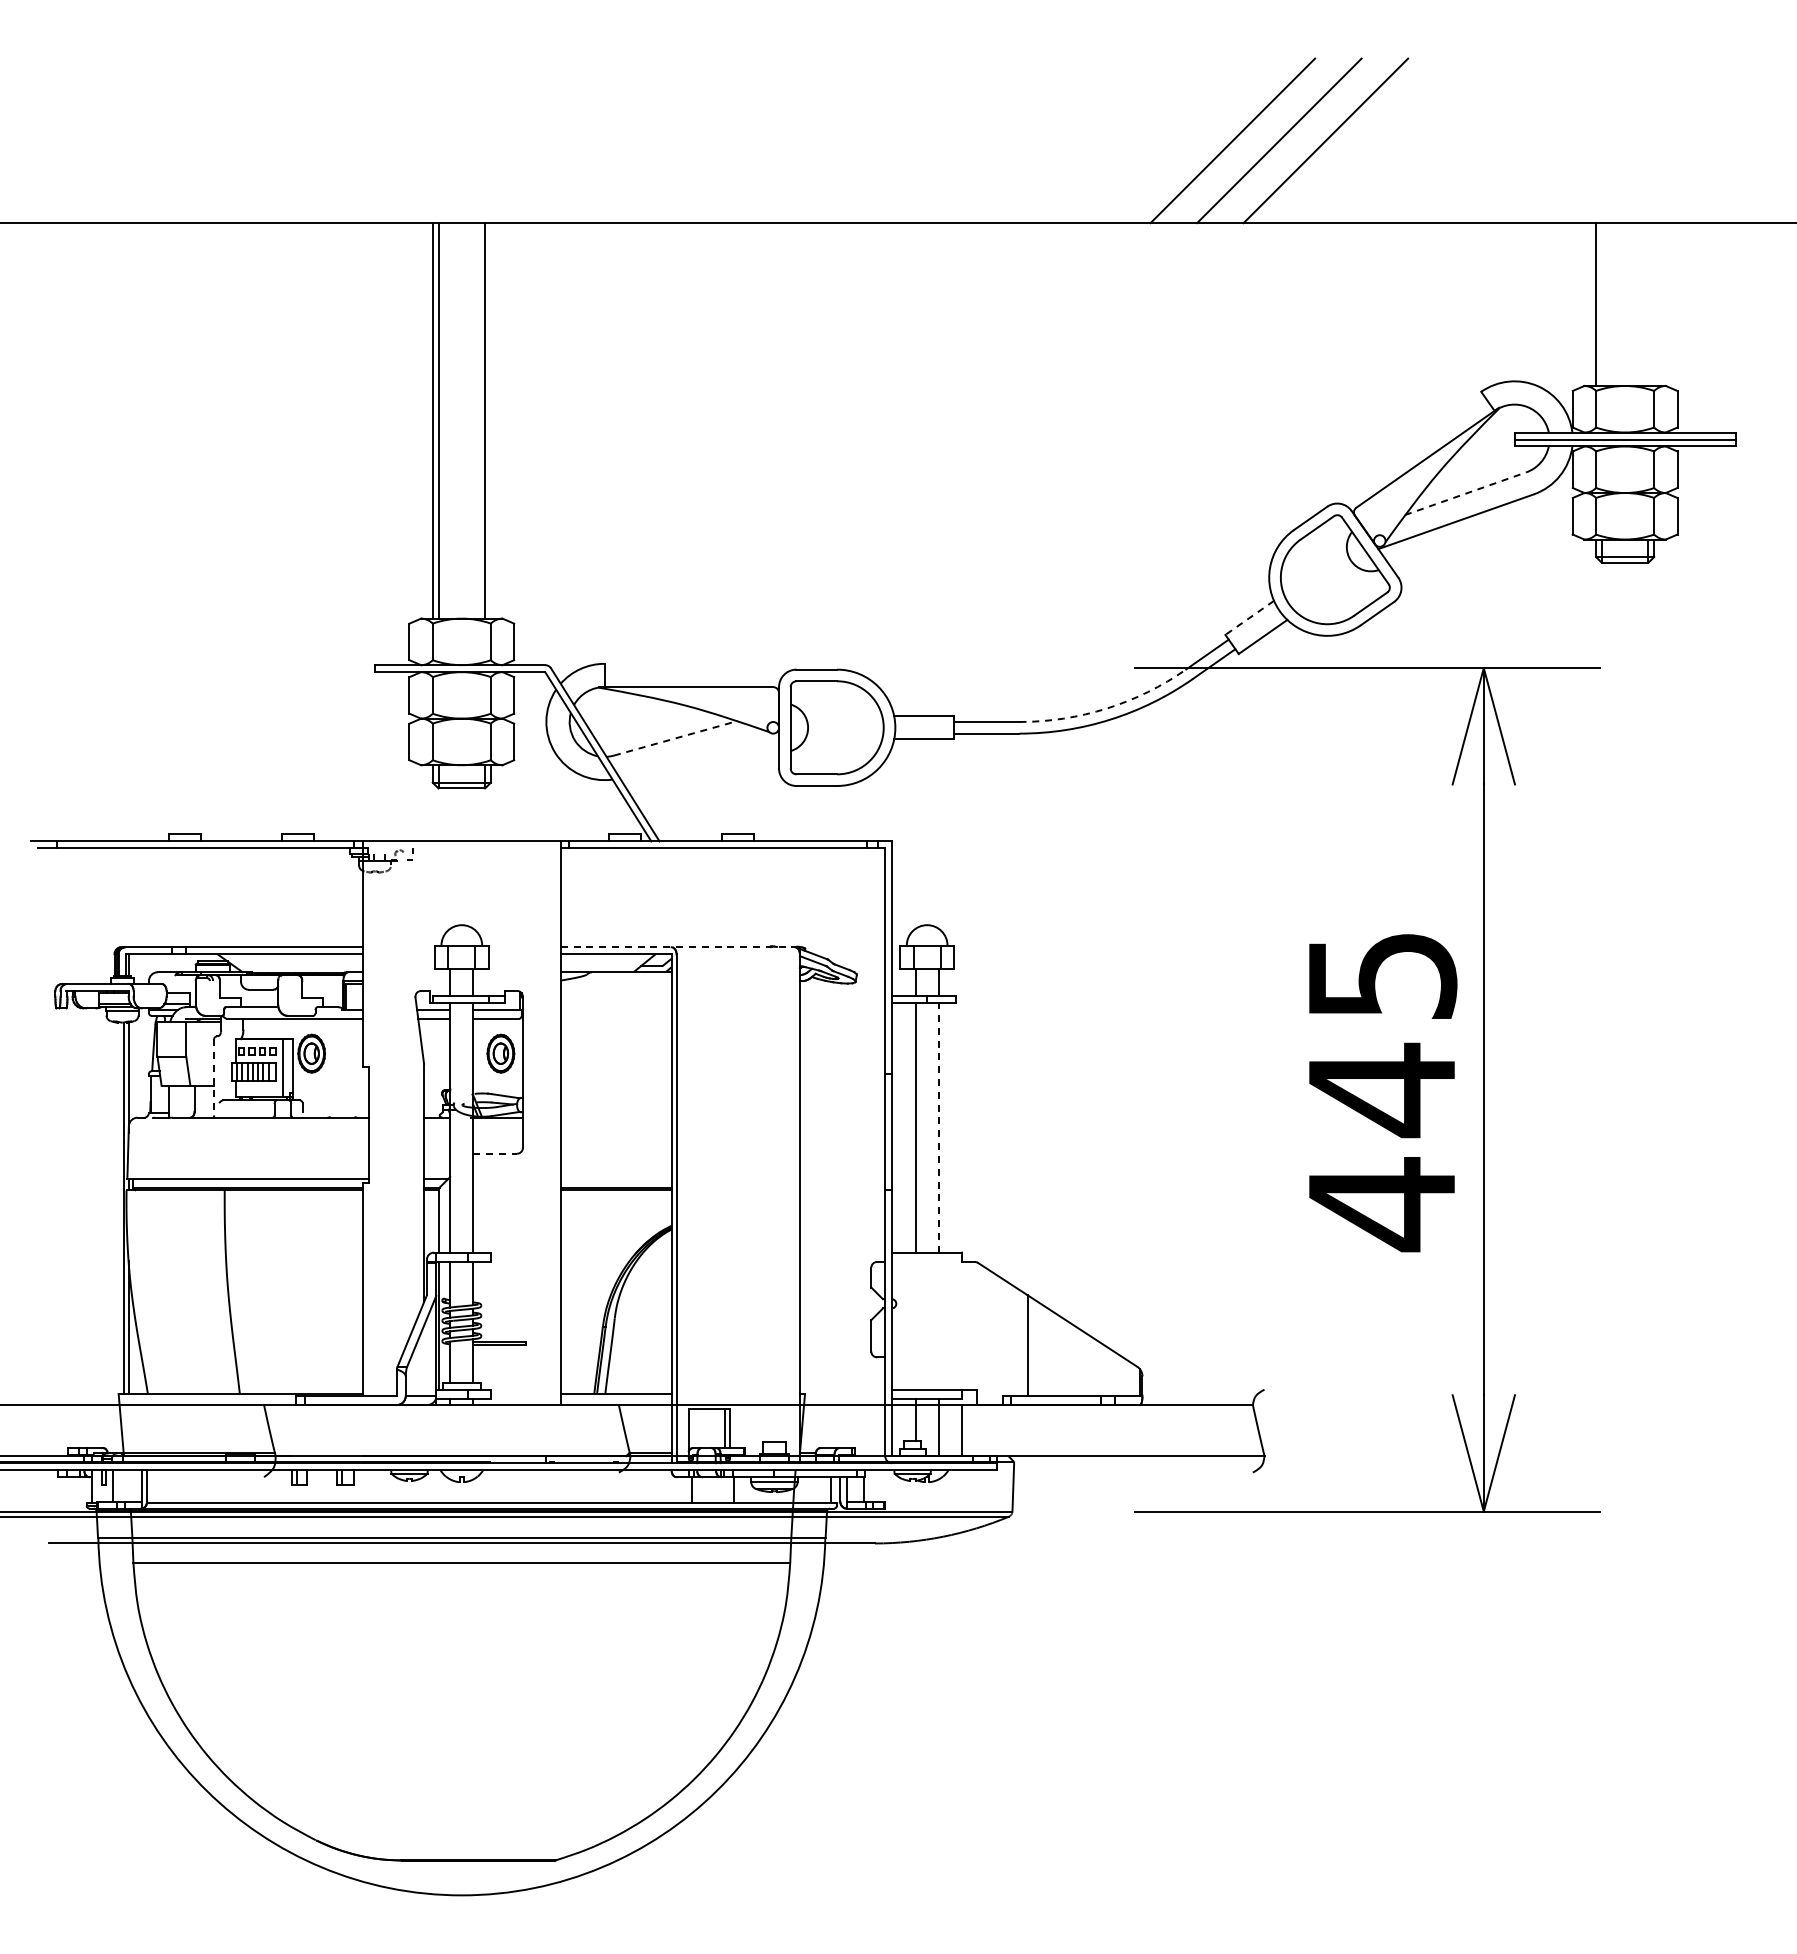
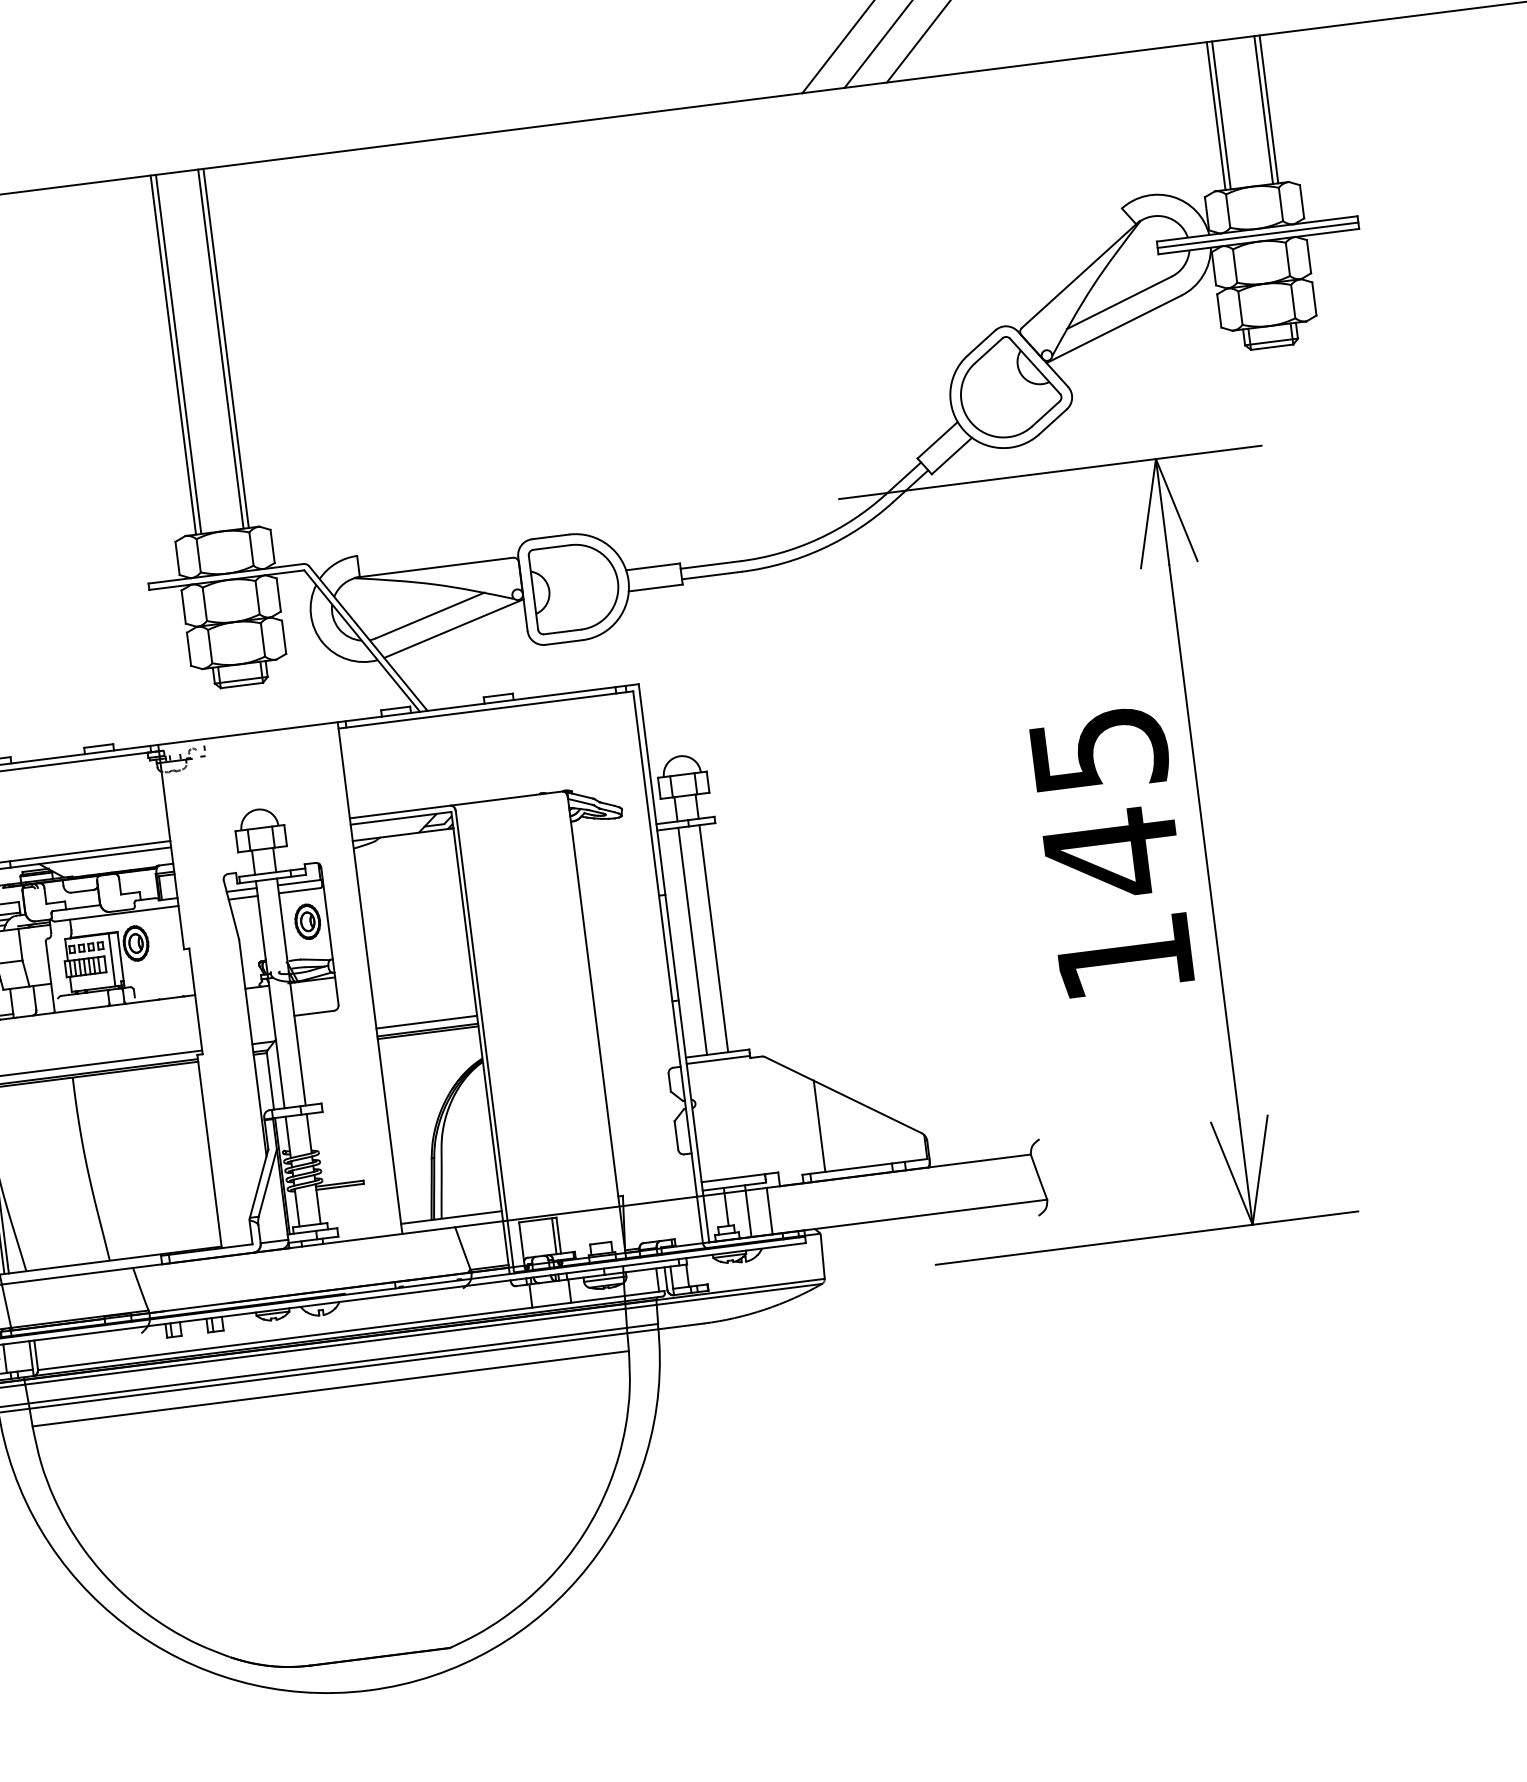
line: (1601, 304) -> (1221, 115), added
line: (1648, 304) -> (1263, 110), added
line: (1654, 304) -> (1269, 109), added
line: (490, 420) -> (225, 348), added
line: (1466, 493) -> (1120, 302), dashed -> solid
line: (1249, 617) -> (937, 439), dashed -> solid
arc: (1106, 708) -> (818, 538), dashed -> solid
line: (676, 738) -> (431, 615), dashed -> solid
line: (699, 755) -> (453, 628), added
line: (680, 947) -> (458, 804), dashed -> solid
line: (214, 1077) -> (50, 976), dashed -> solid
line: (938, 1127) -> (713, 938), dashed -> solid
line: (495, 1153) -> (314, 1013), dashed -> solid
line: (615, 1178) -> (426, 1021), added
text: (1381, 1204) -> (1124, 957), 445 -> 145
line: (927, 1259) -> (718, 1059), added

